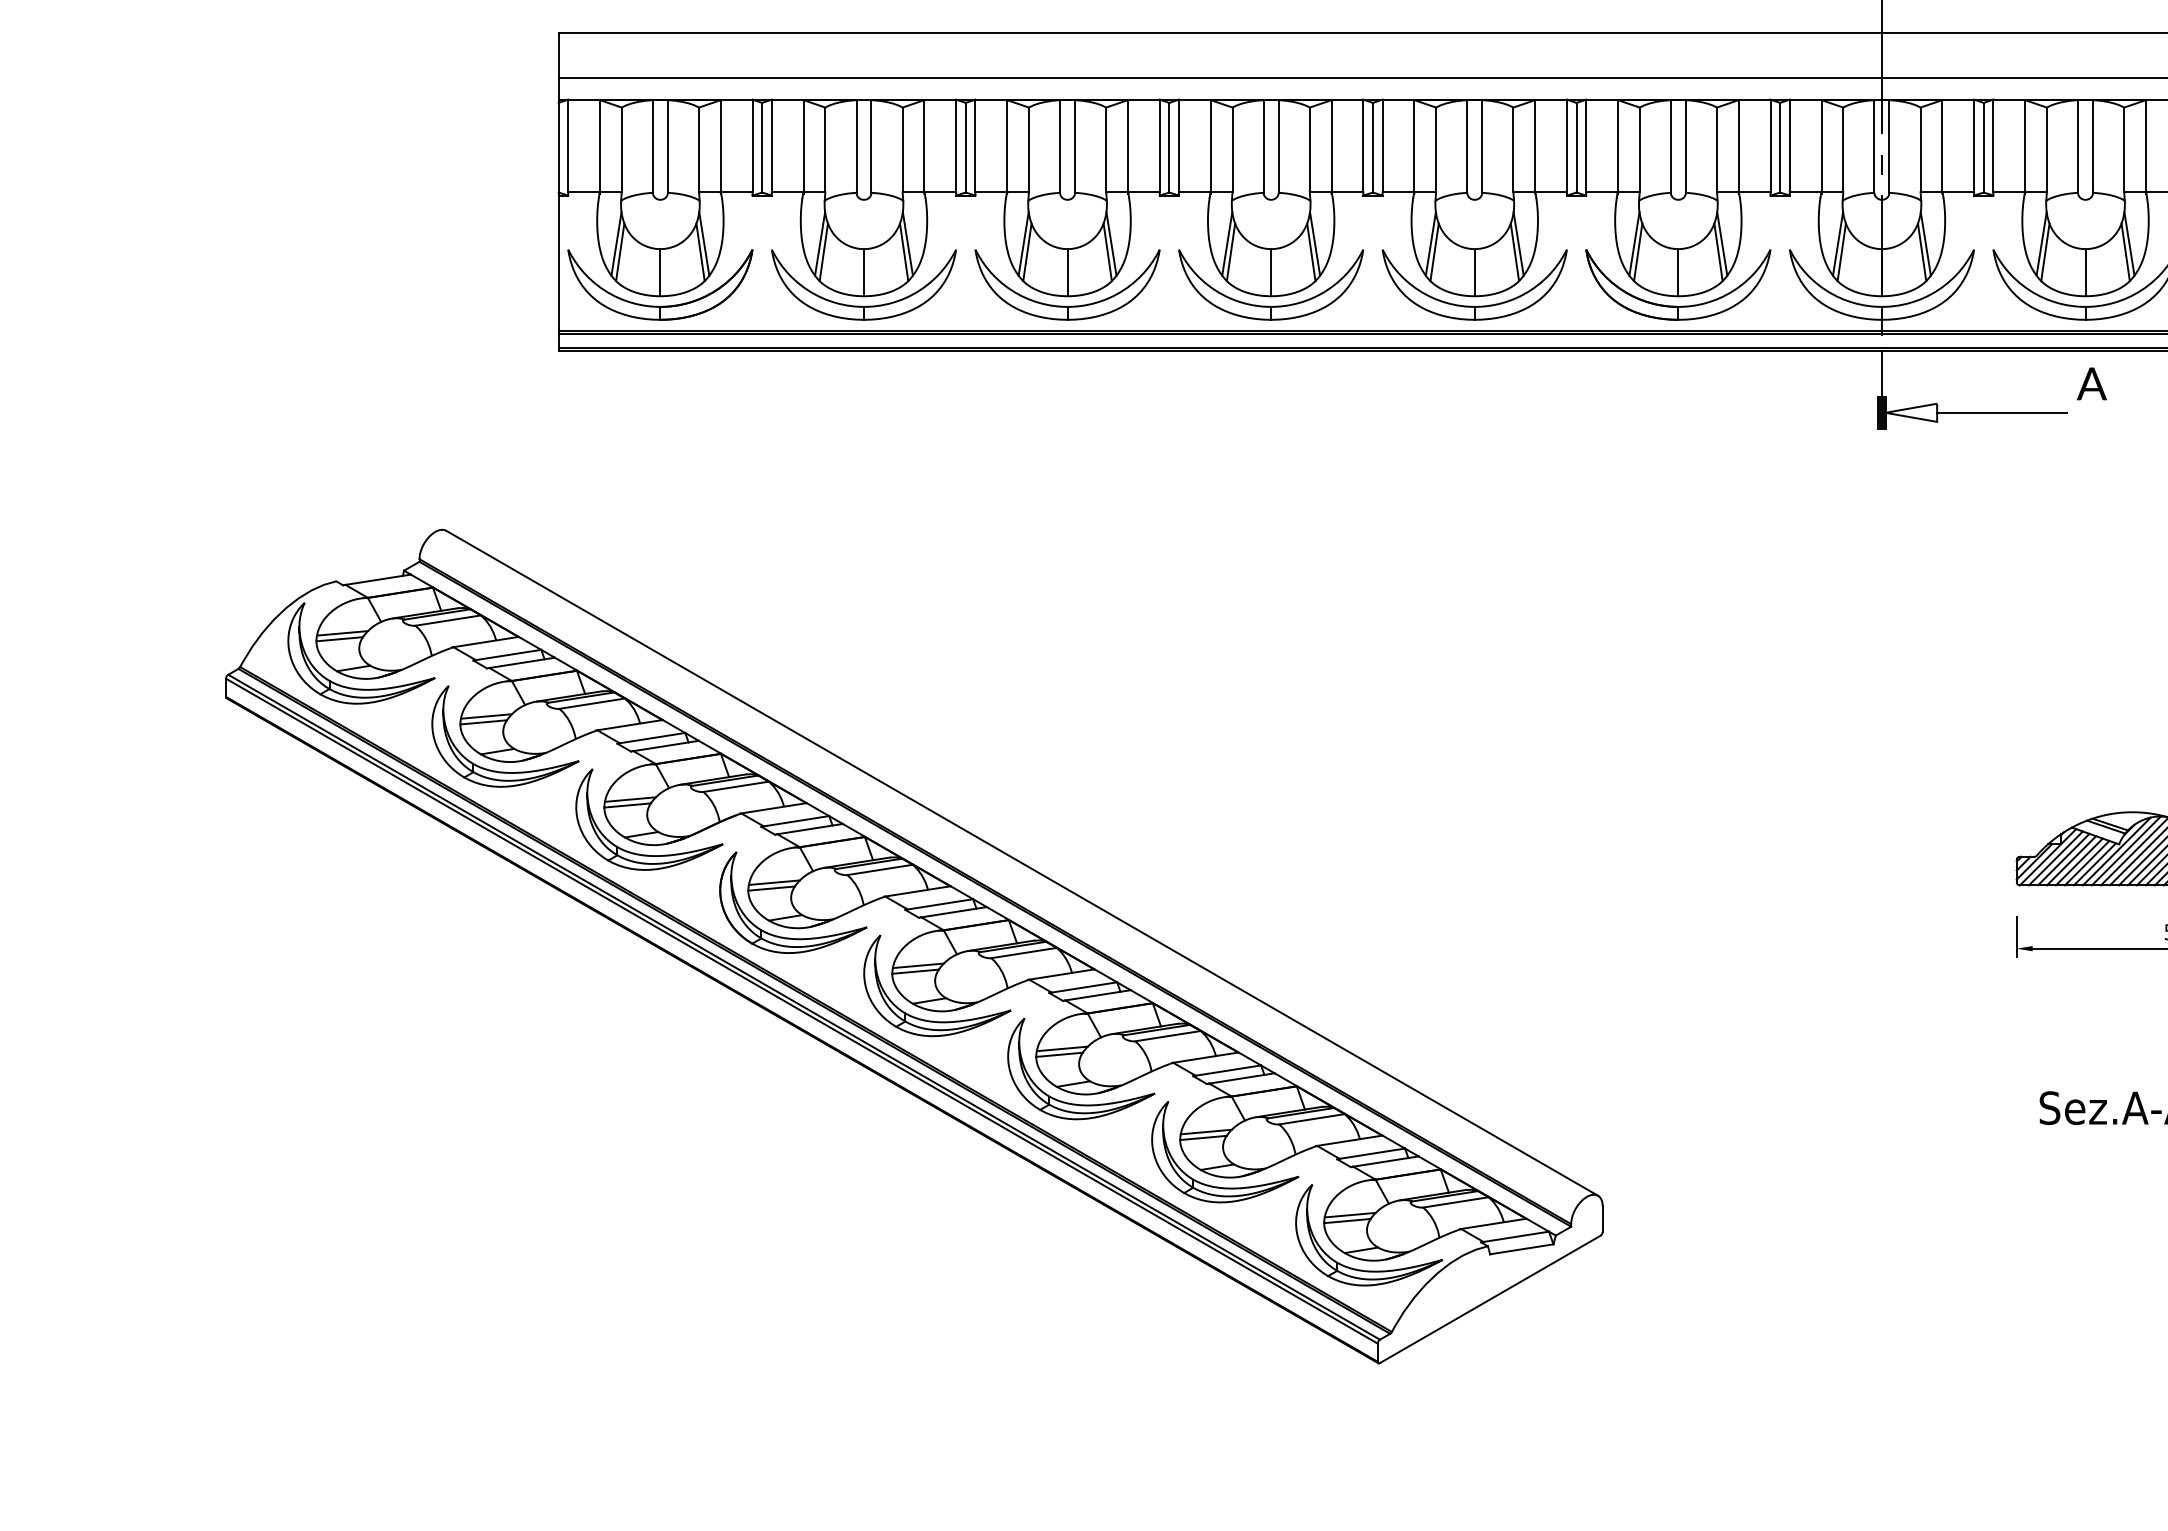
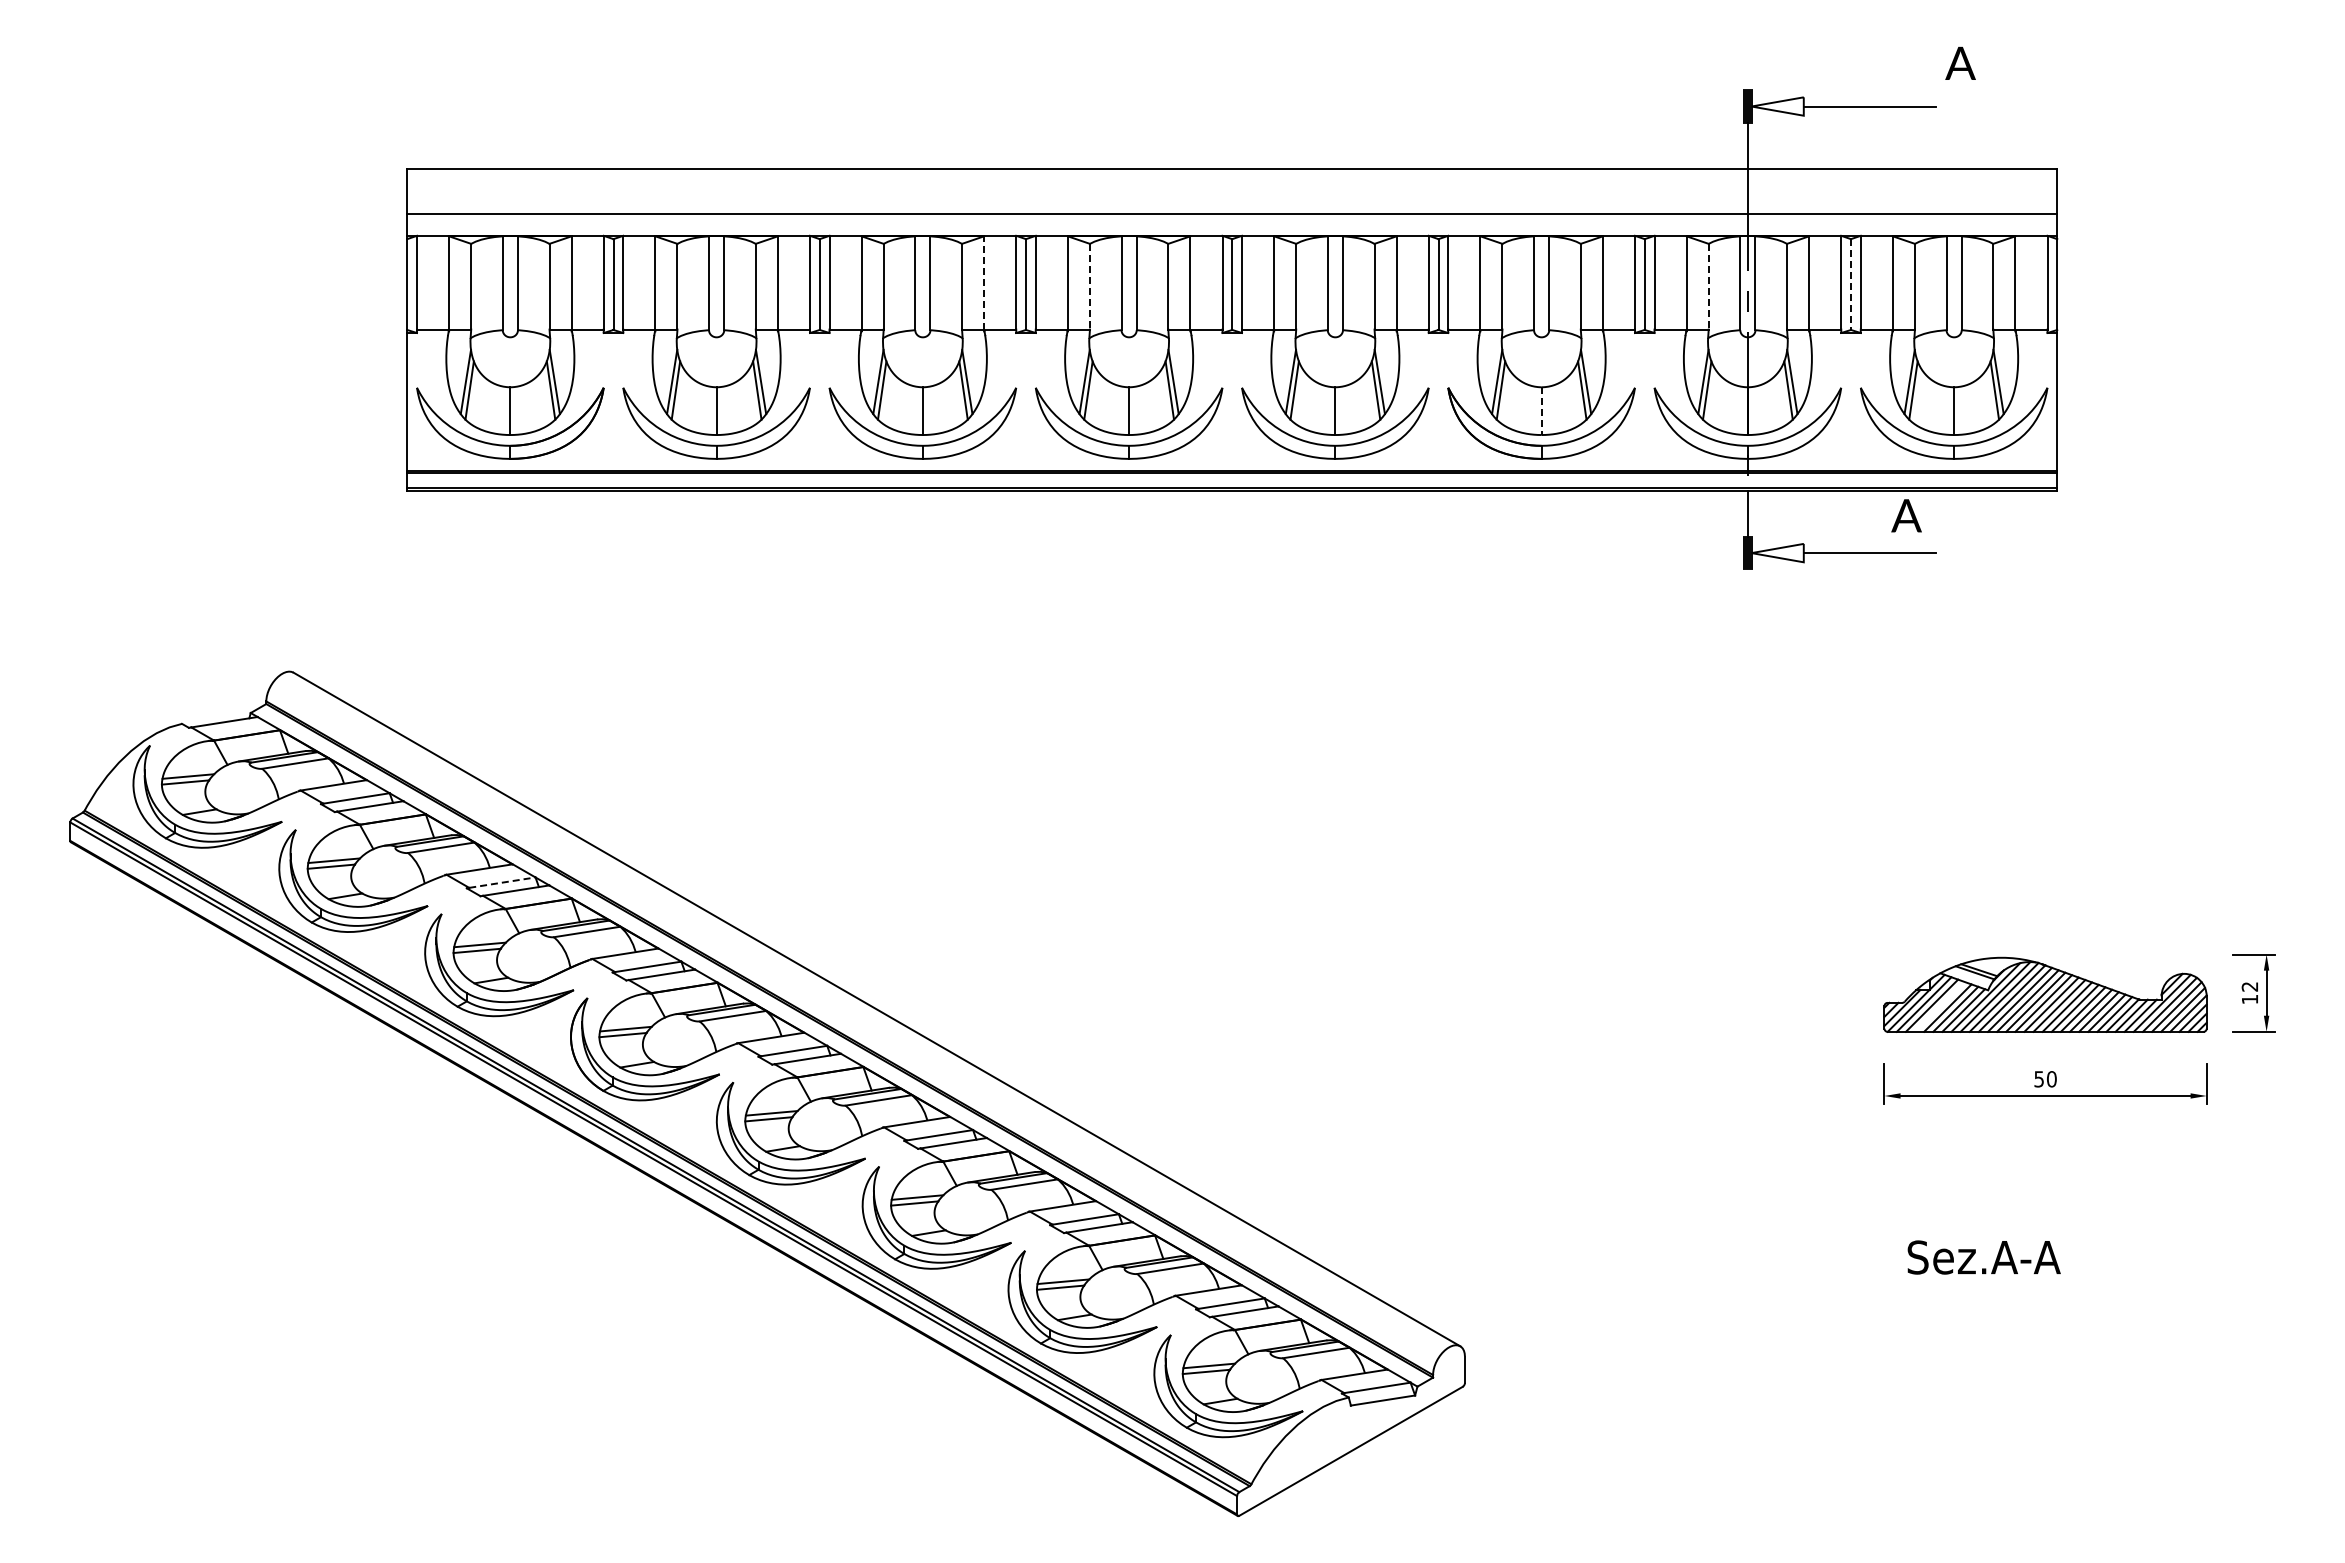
line: (1128, 145) -> (984, 282), solid -> dashed
line: (1984, 148) -> (1851, 285), solid -> dashed
line: (1232, 149) -> (1089, 286), solid -> dashed
line: (1843, 149) -> (1708, 286), solid -> dashed
line: (1678, 273) -> (1541, 411), solid -> dashed
text: (2091, 383) -> (1906, 515), moved
line: (652, 737) -> (502, 882), solid -> dashed
line: (2071, 860) -> (1939, 1006), removed

